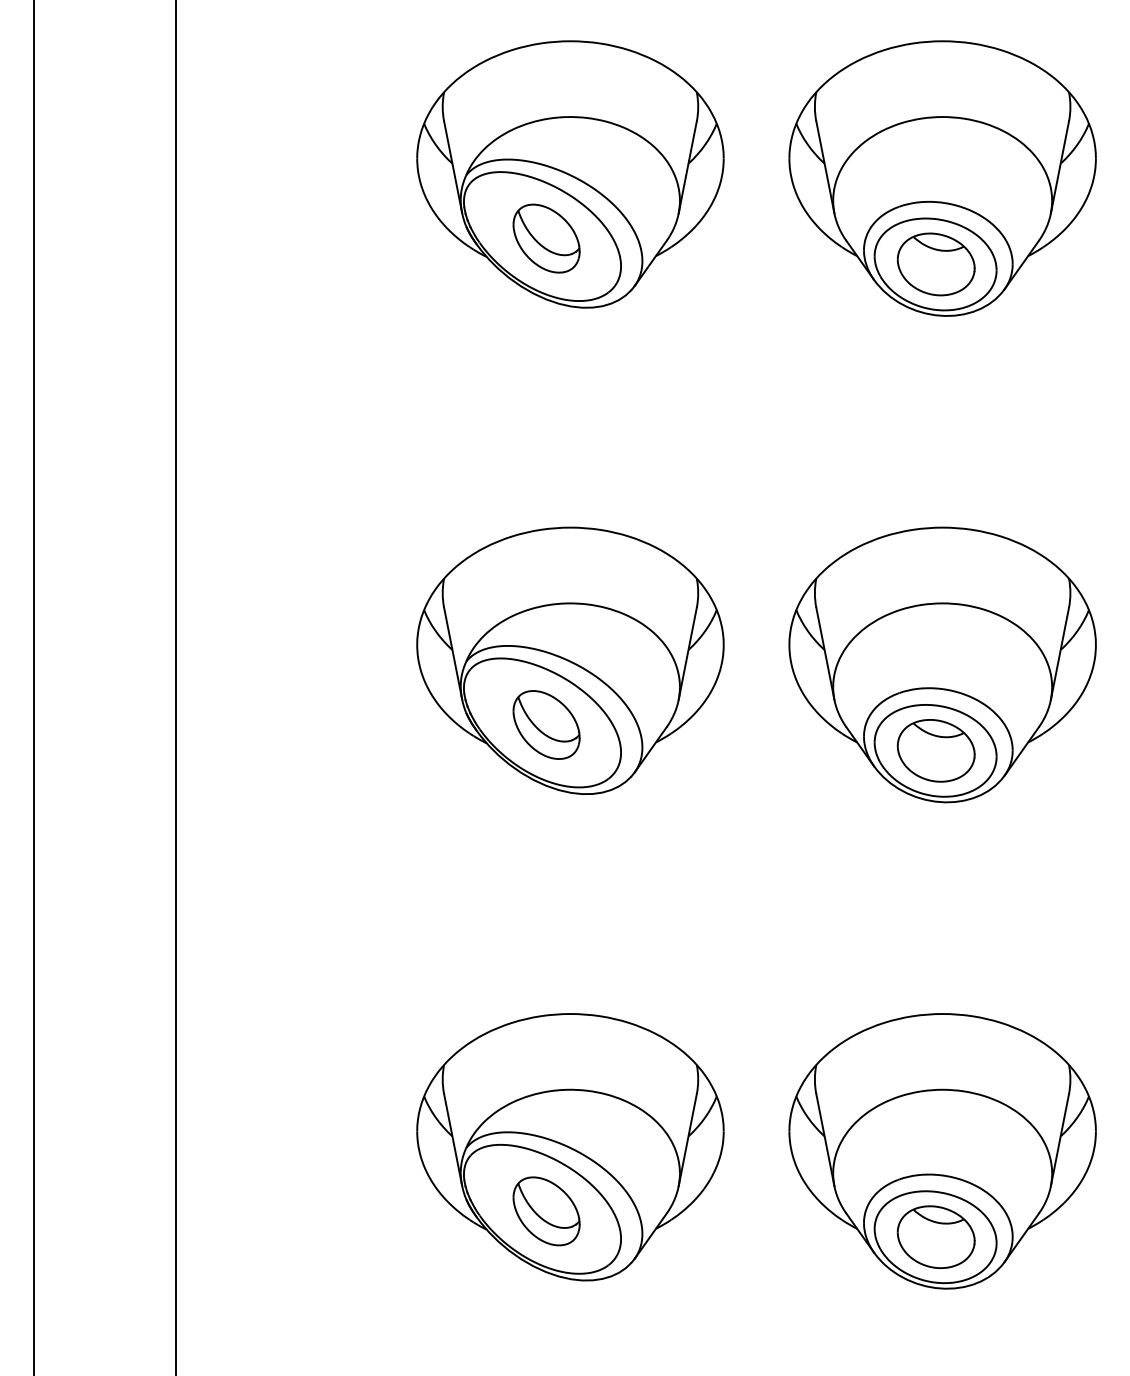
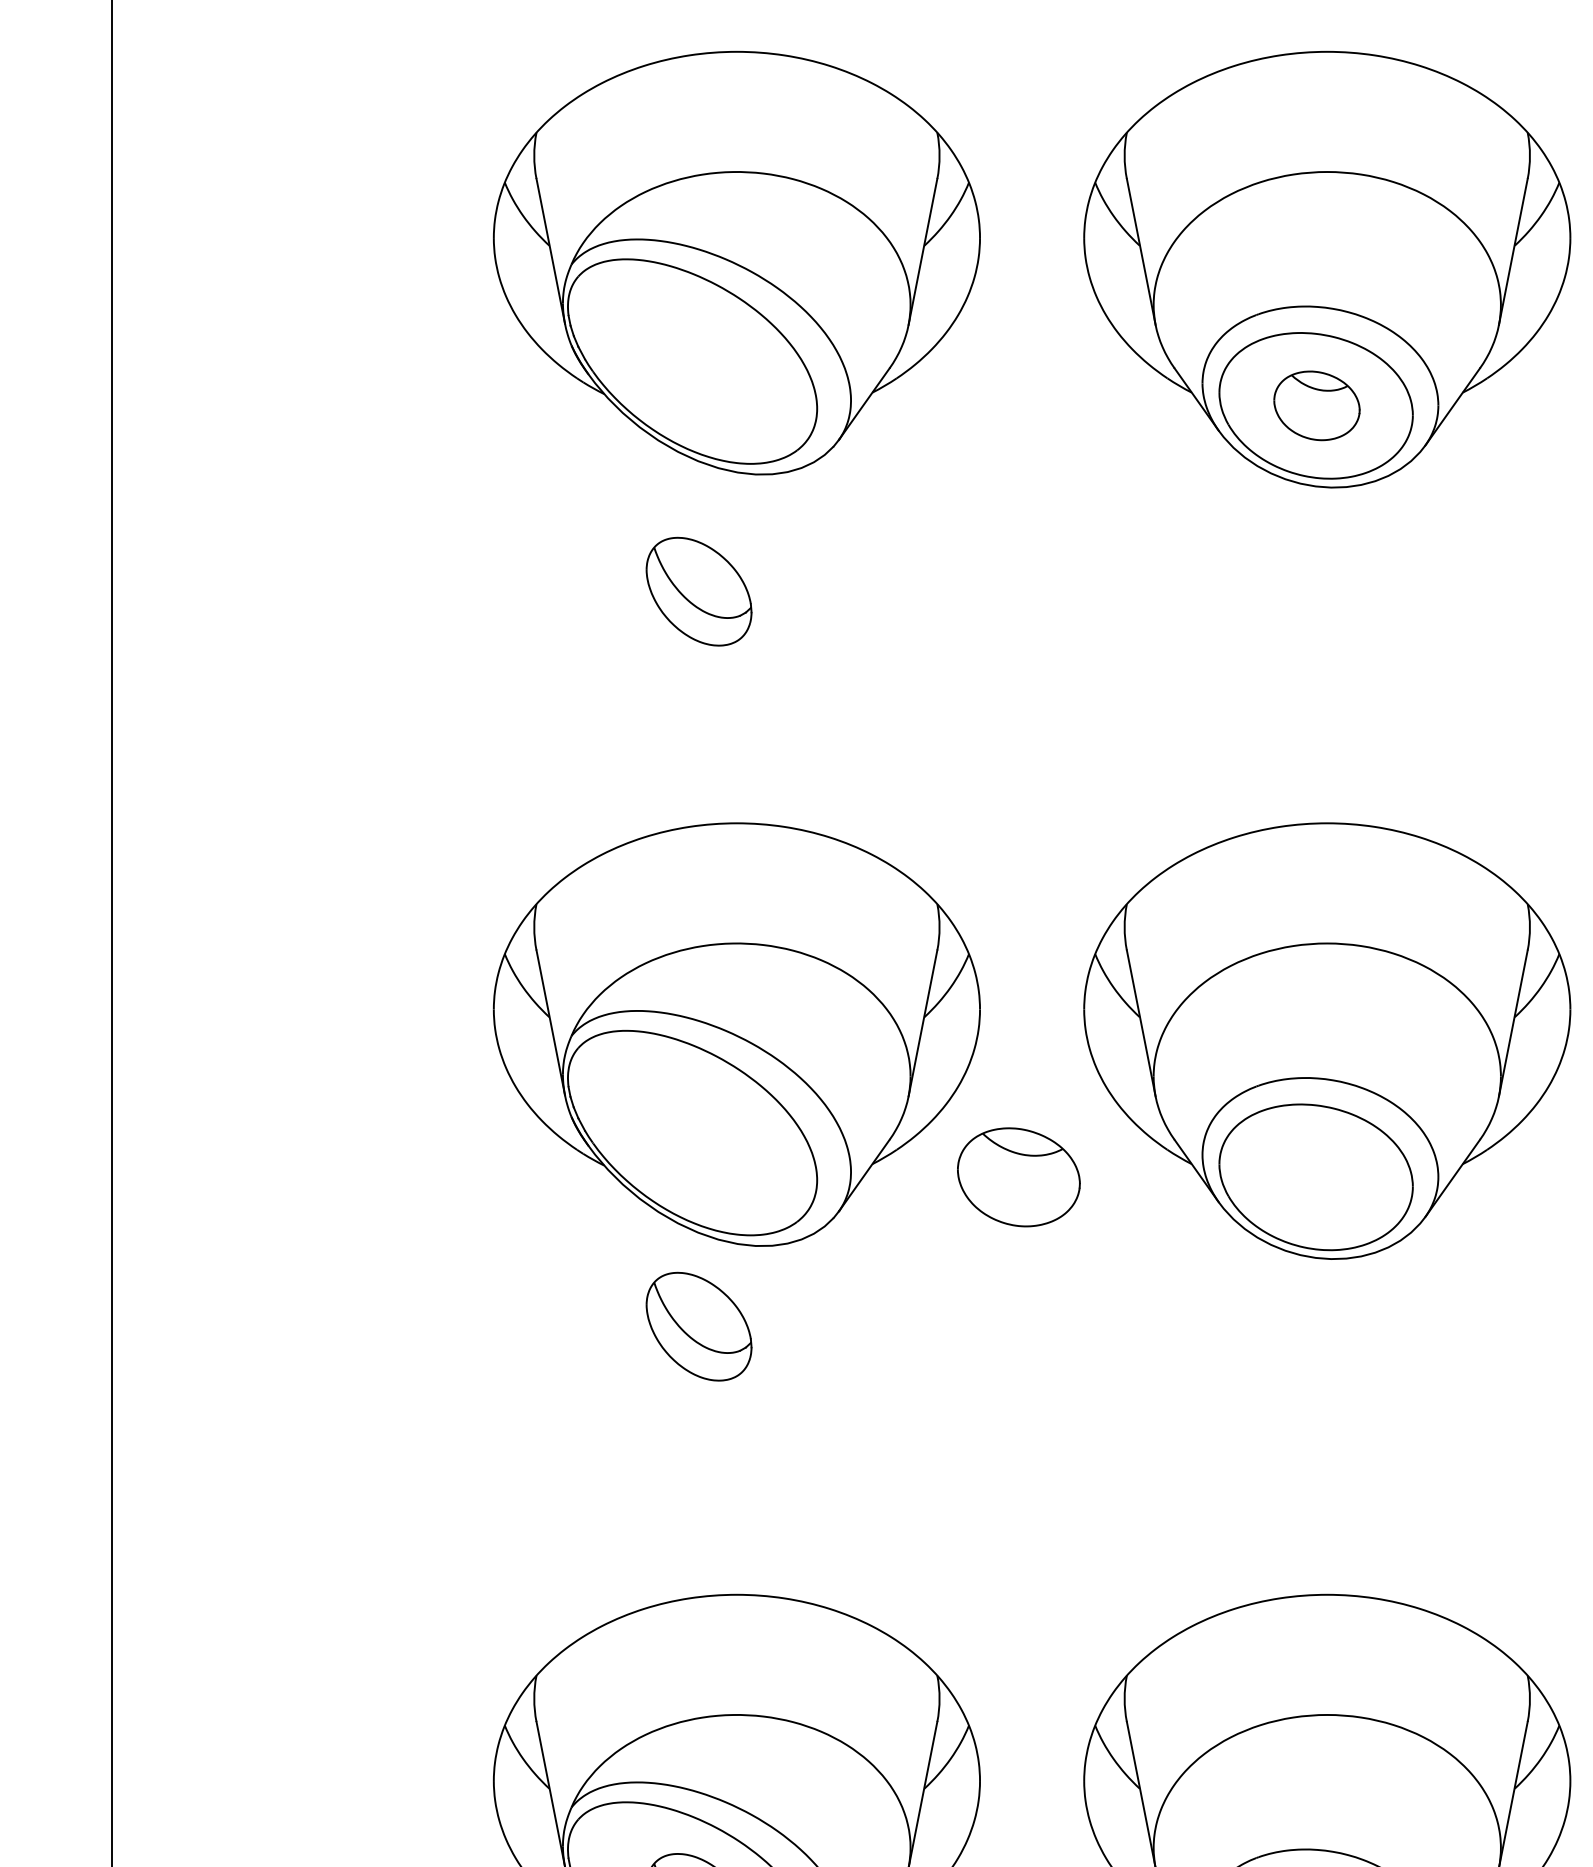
part: (546, 238) -> (698, 591), moved
part: (935, 264) -> (1315, 405), size x0.7
part: (546, 724) -> (698, 1325), moved
part: (935, 750) -> (1017, 1176), moved

